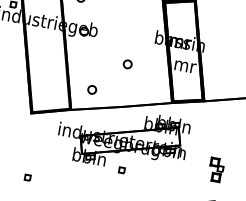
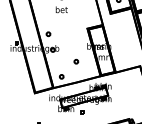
part: (216, 170) -> (127, 104), removed

